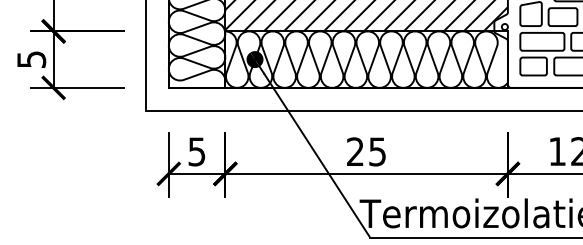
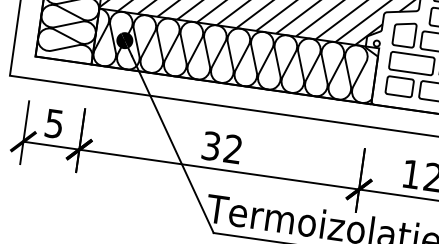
text: (366, 151) -> (222, 147), 25 -> 32

